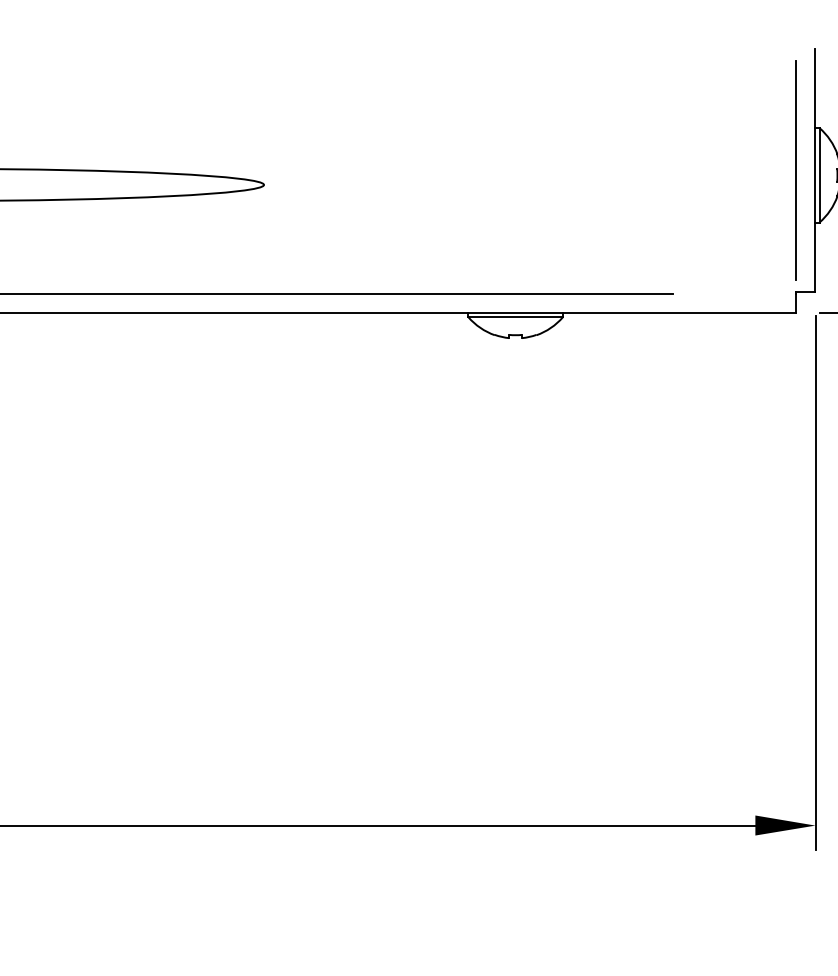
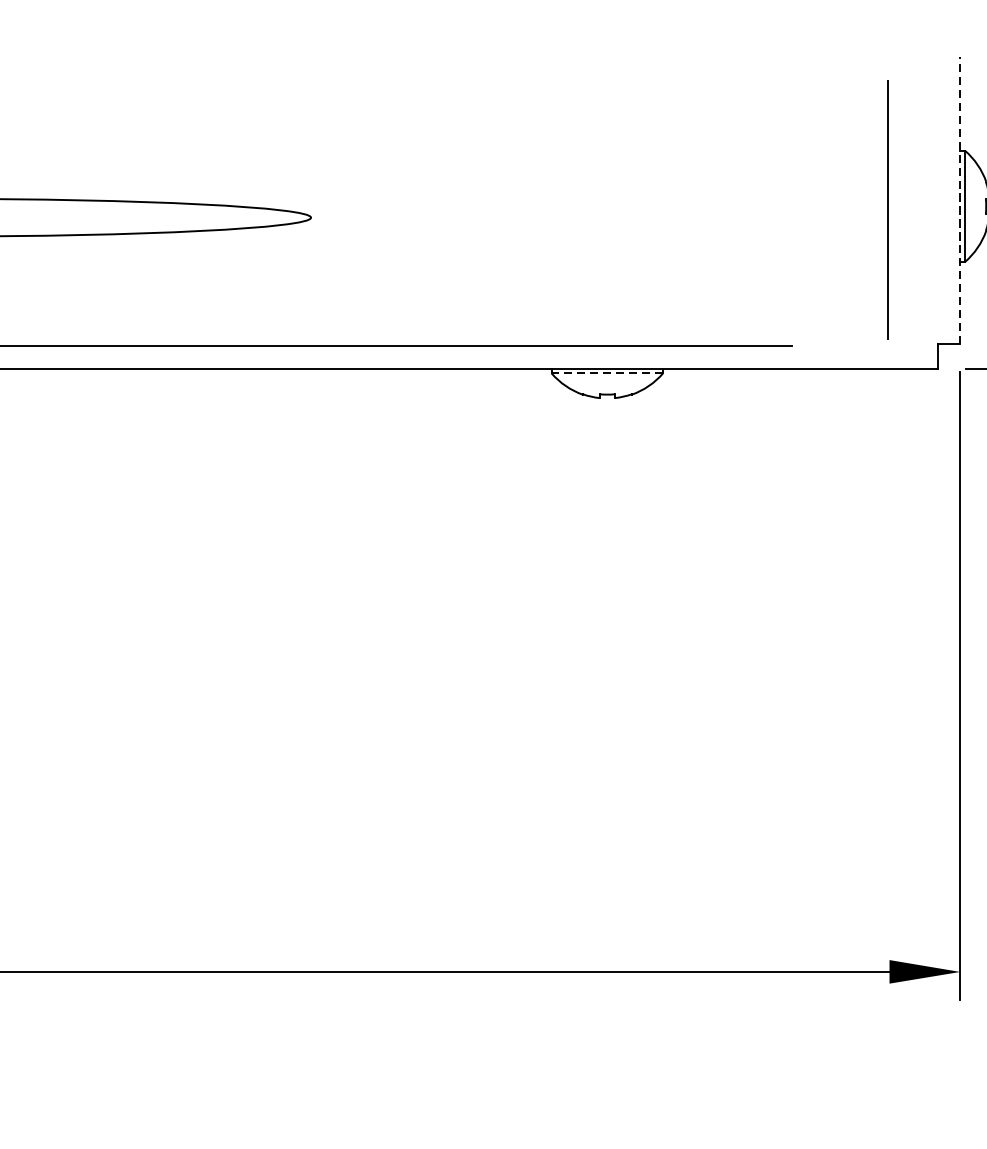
line: (795, 170) -> (887, 210), moved
line: (815, 170) -> (960, 200), solid -> dashed
line: (515, 317) -> (607, 373), solid -> dashed

